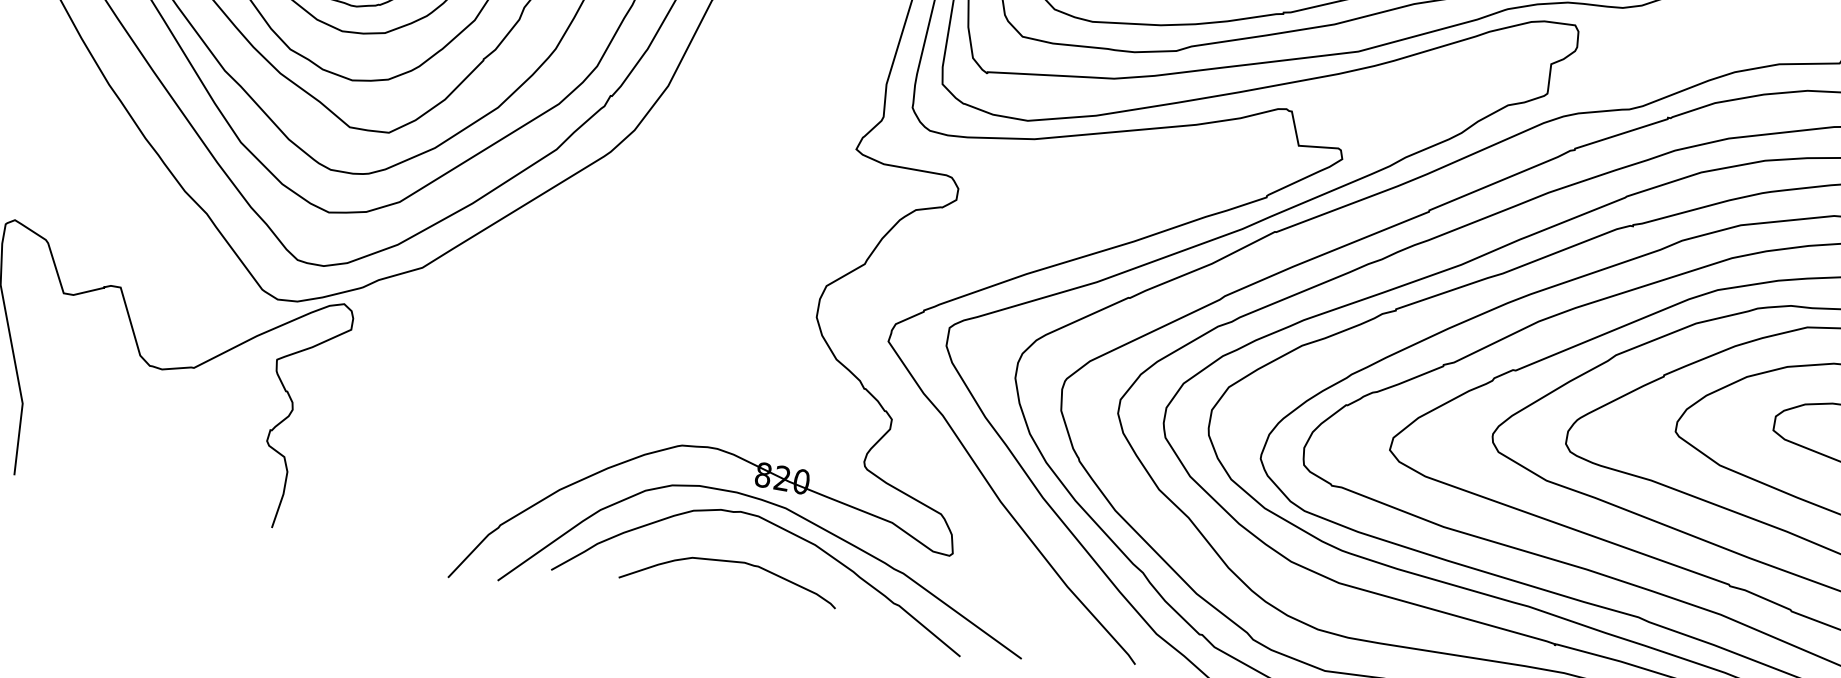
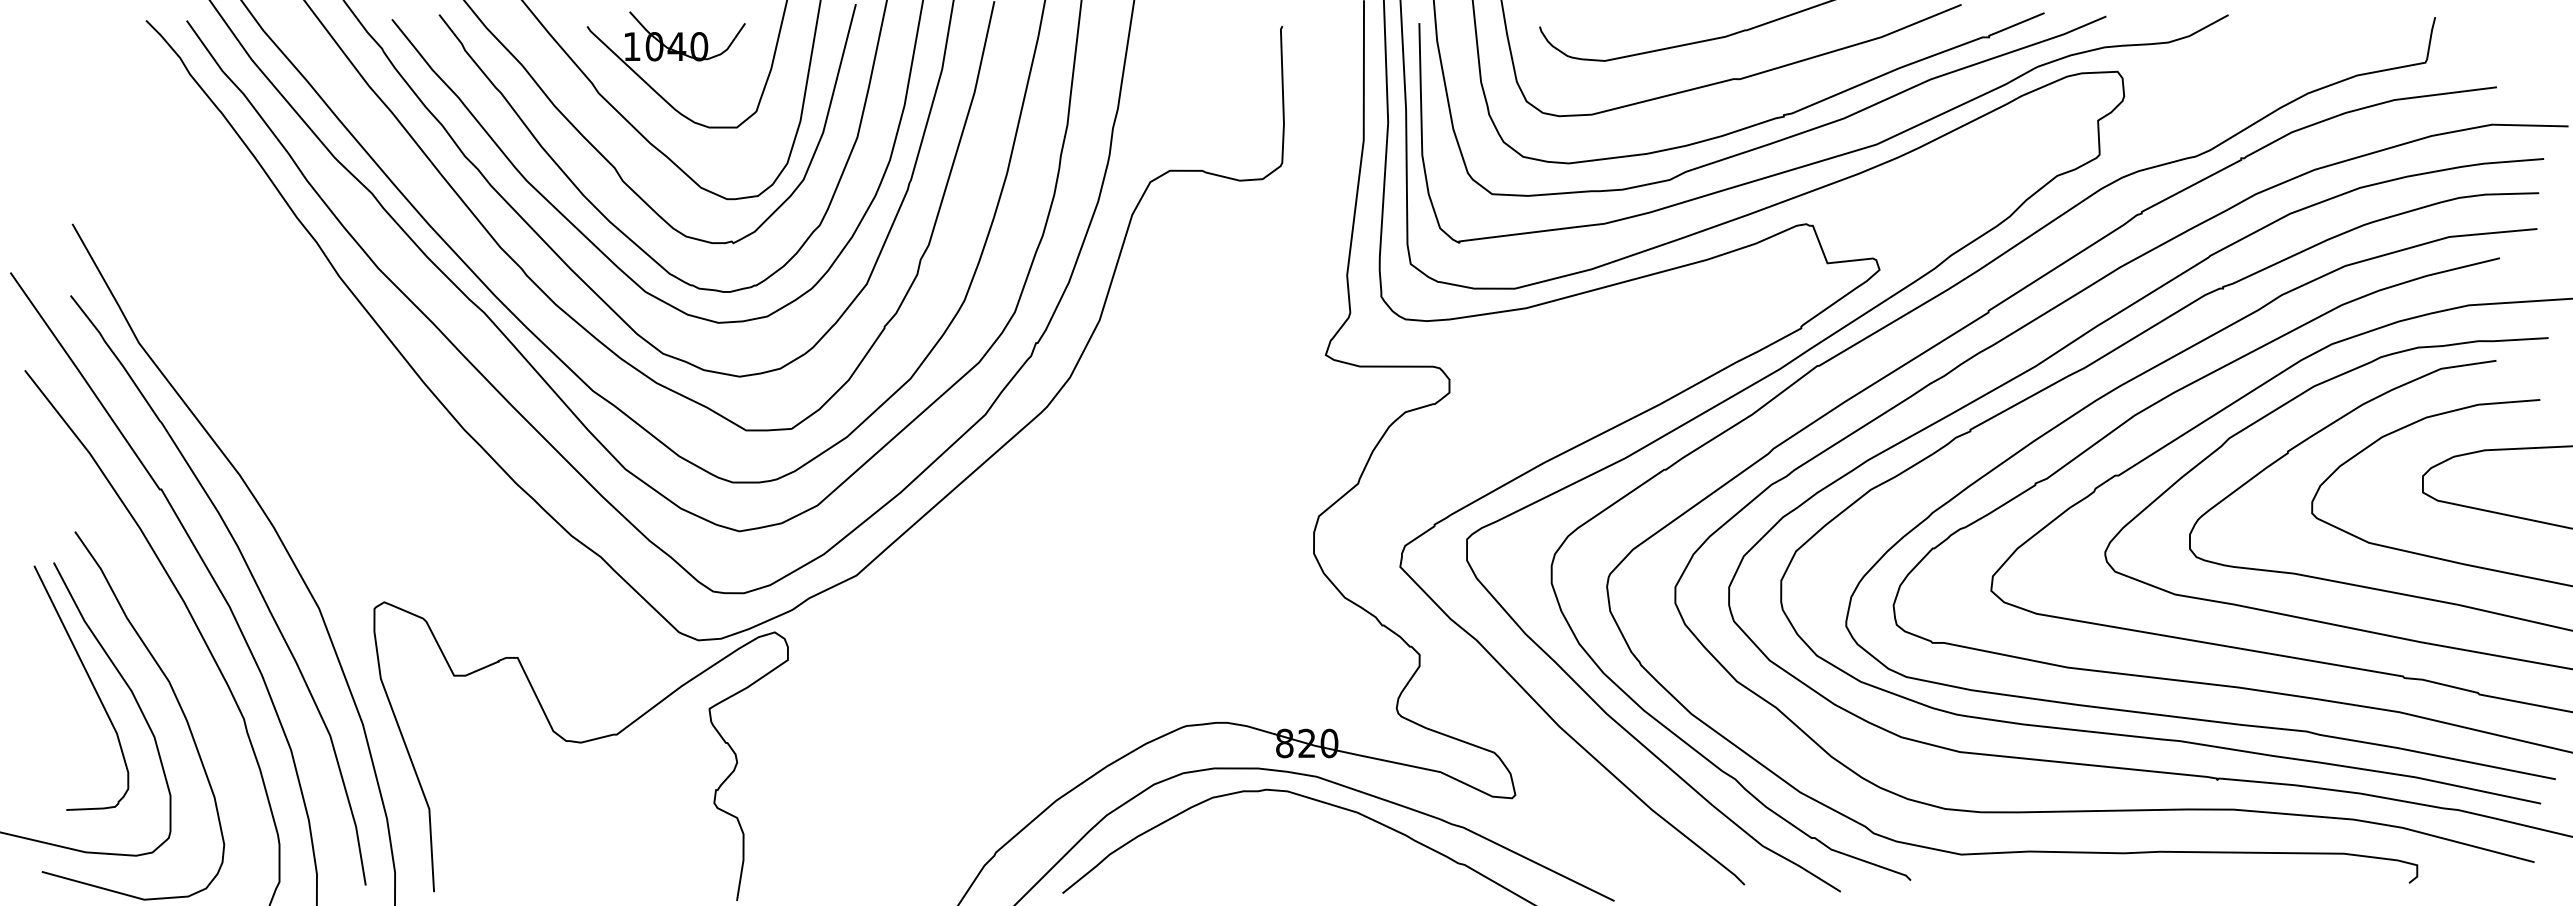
curve: (728, 562) -> (1262, 849), removed

